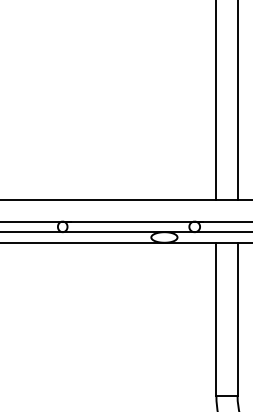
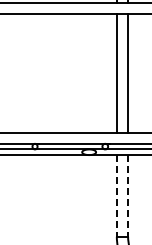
line: (215, 318) -> (116, 195), solid -> dashed
line: (238, 318) -> (128, 195), solid -> dashed

